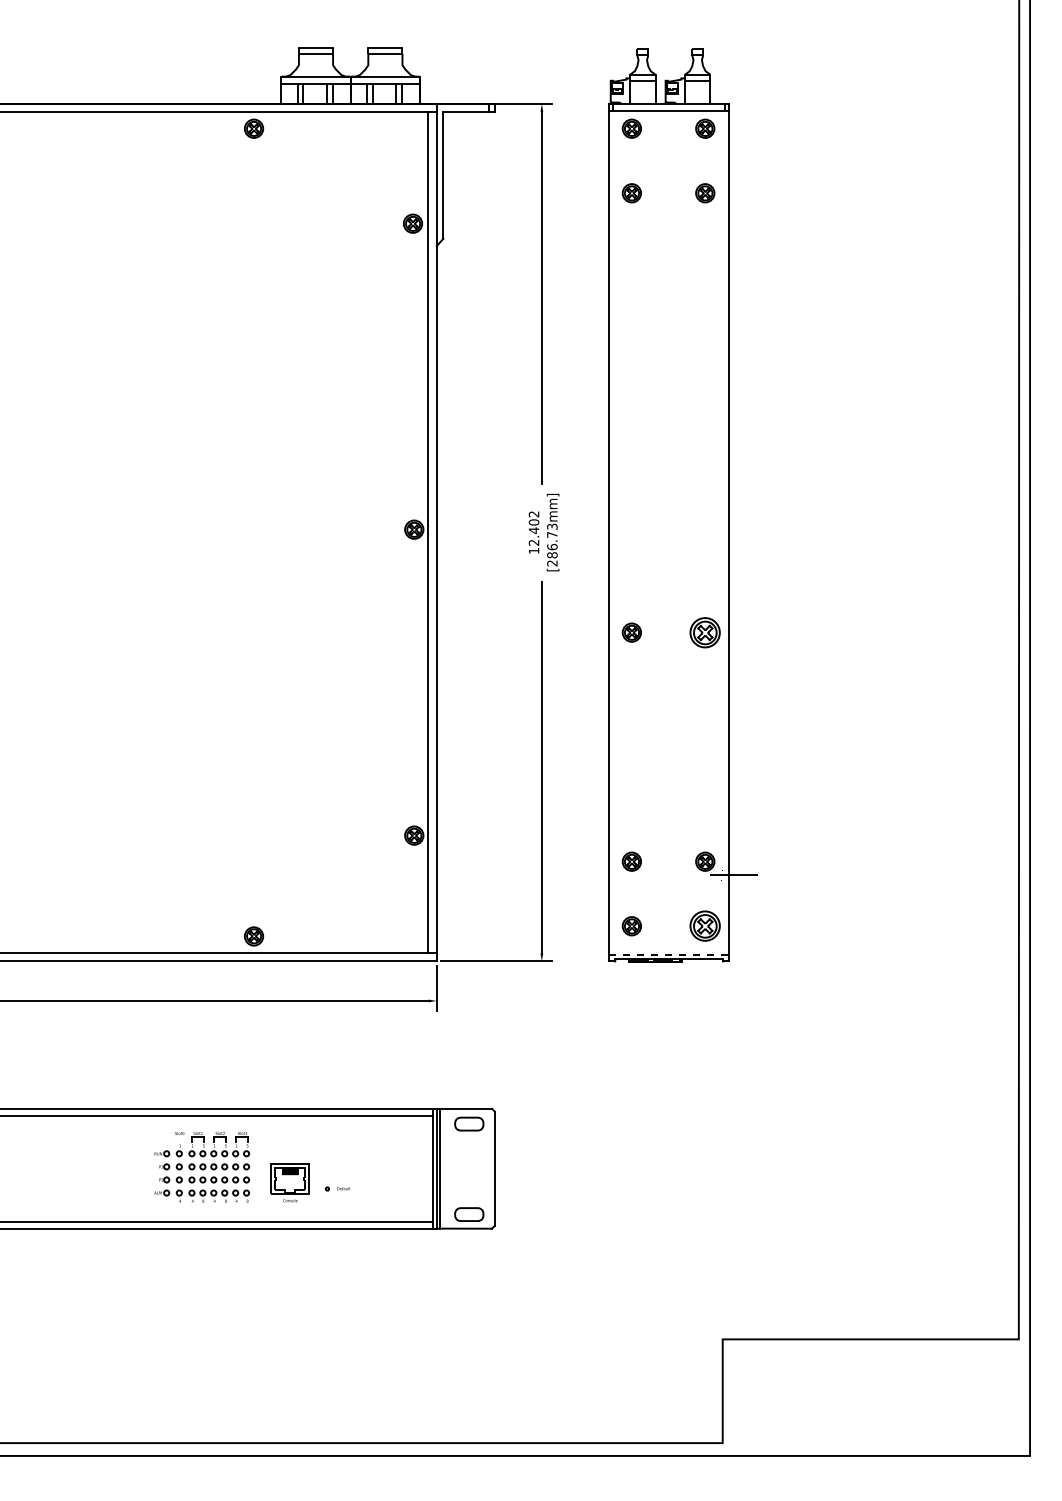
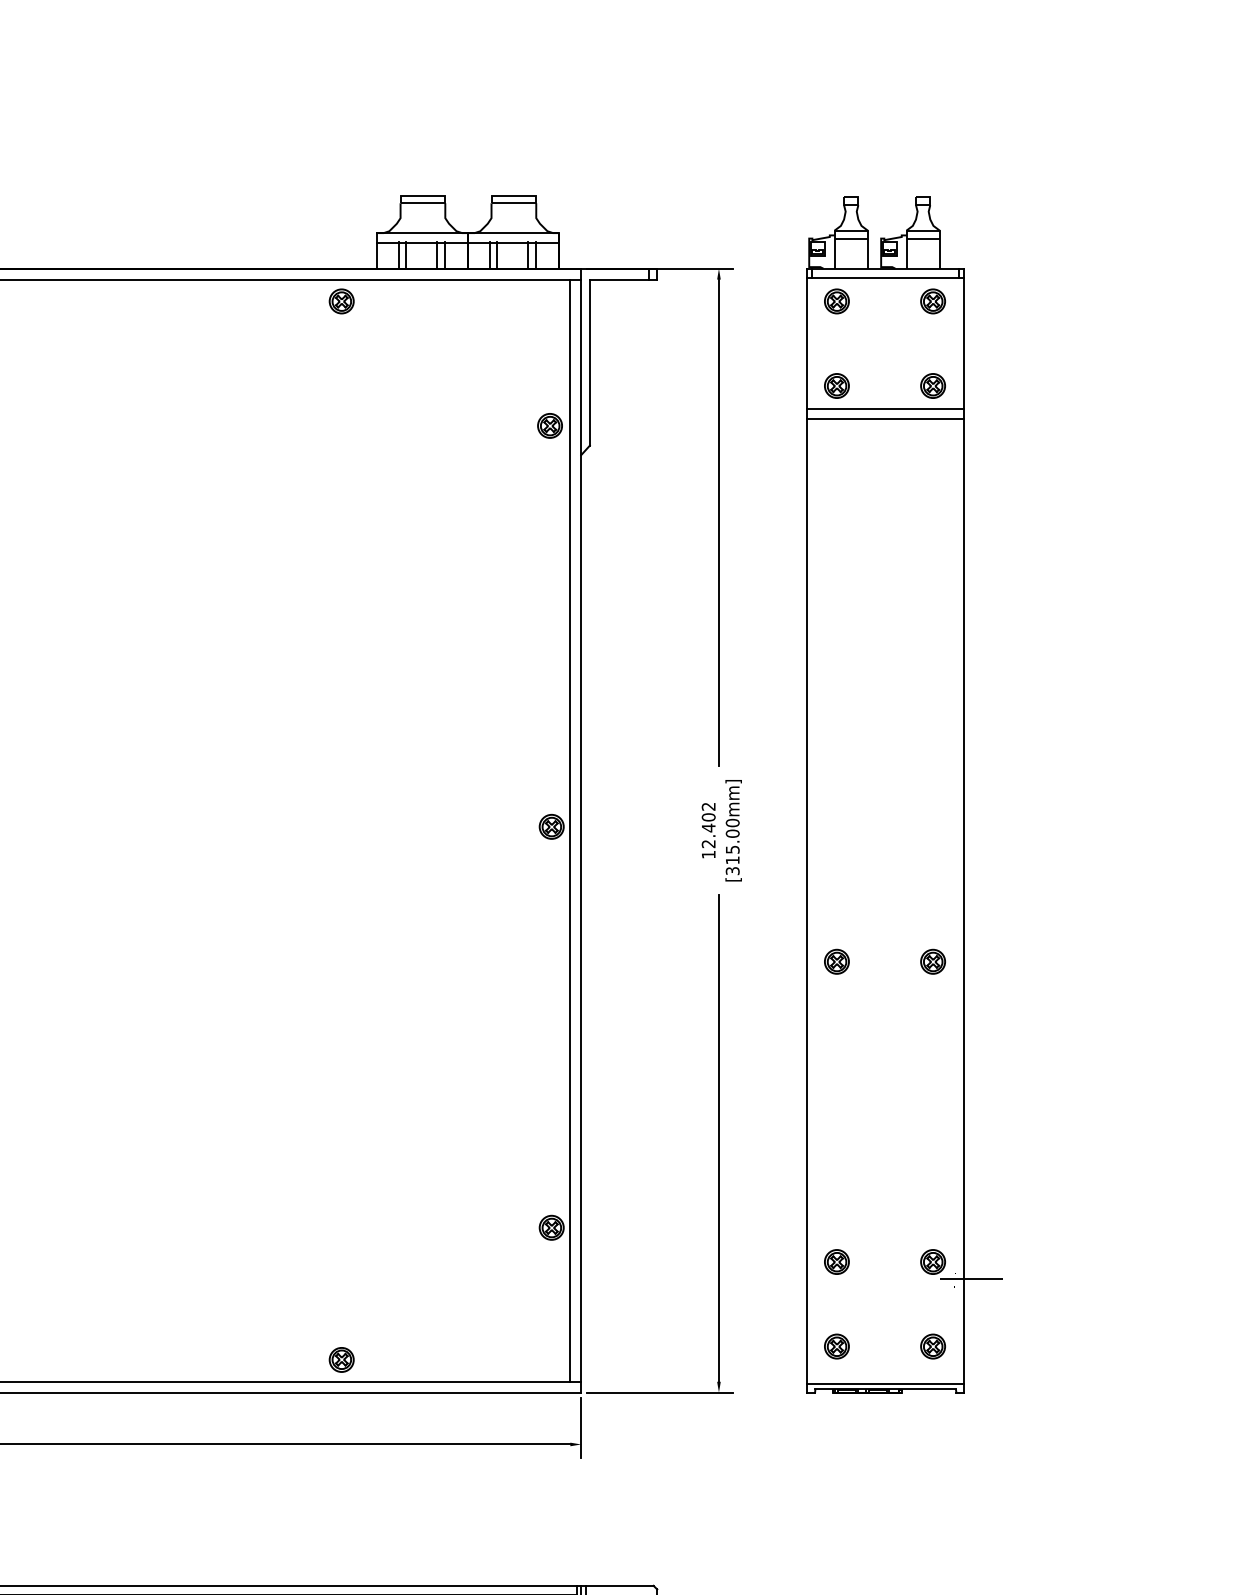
line: (669, 210) -> (886, 408), added
line: (669, 218) -> (886, 419), added
text: (552, 544) -> (732, 846), [286.73mm] -> [315.00mm]
part: (705, 632) -> (933, 961), size x0.62
part: (705, 926) -> (933, 1346), size x0.62
line: (669, 954) -> (886, 1383), dashed -> solid

